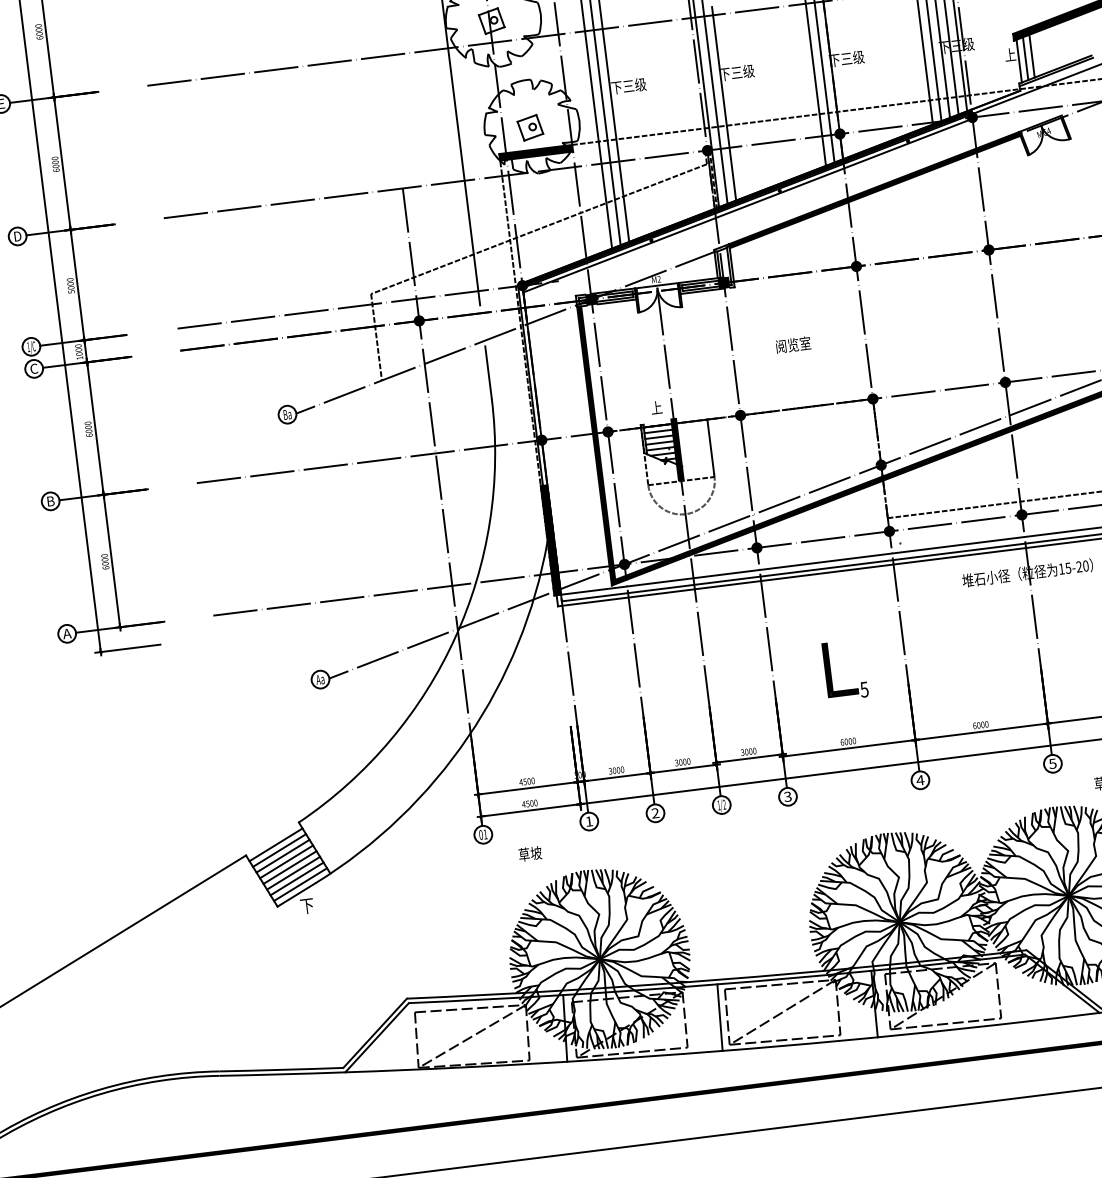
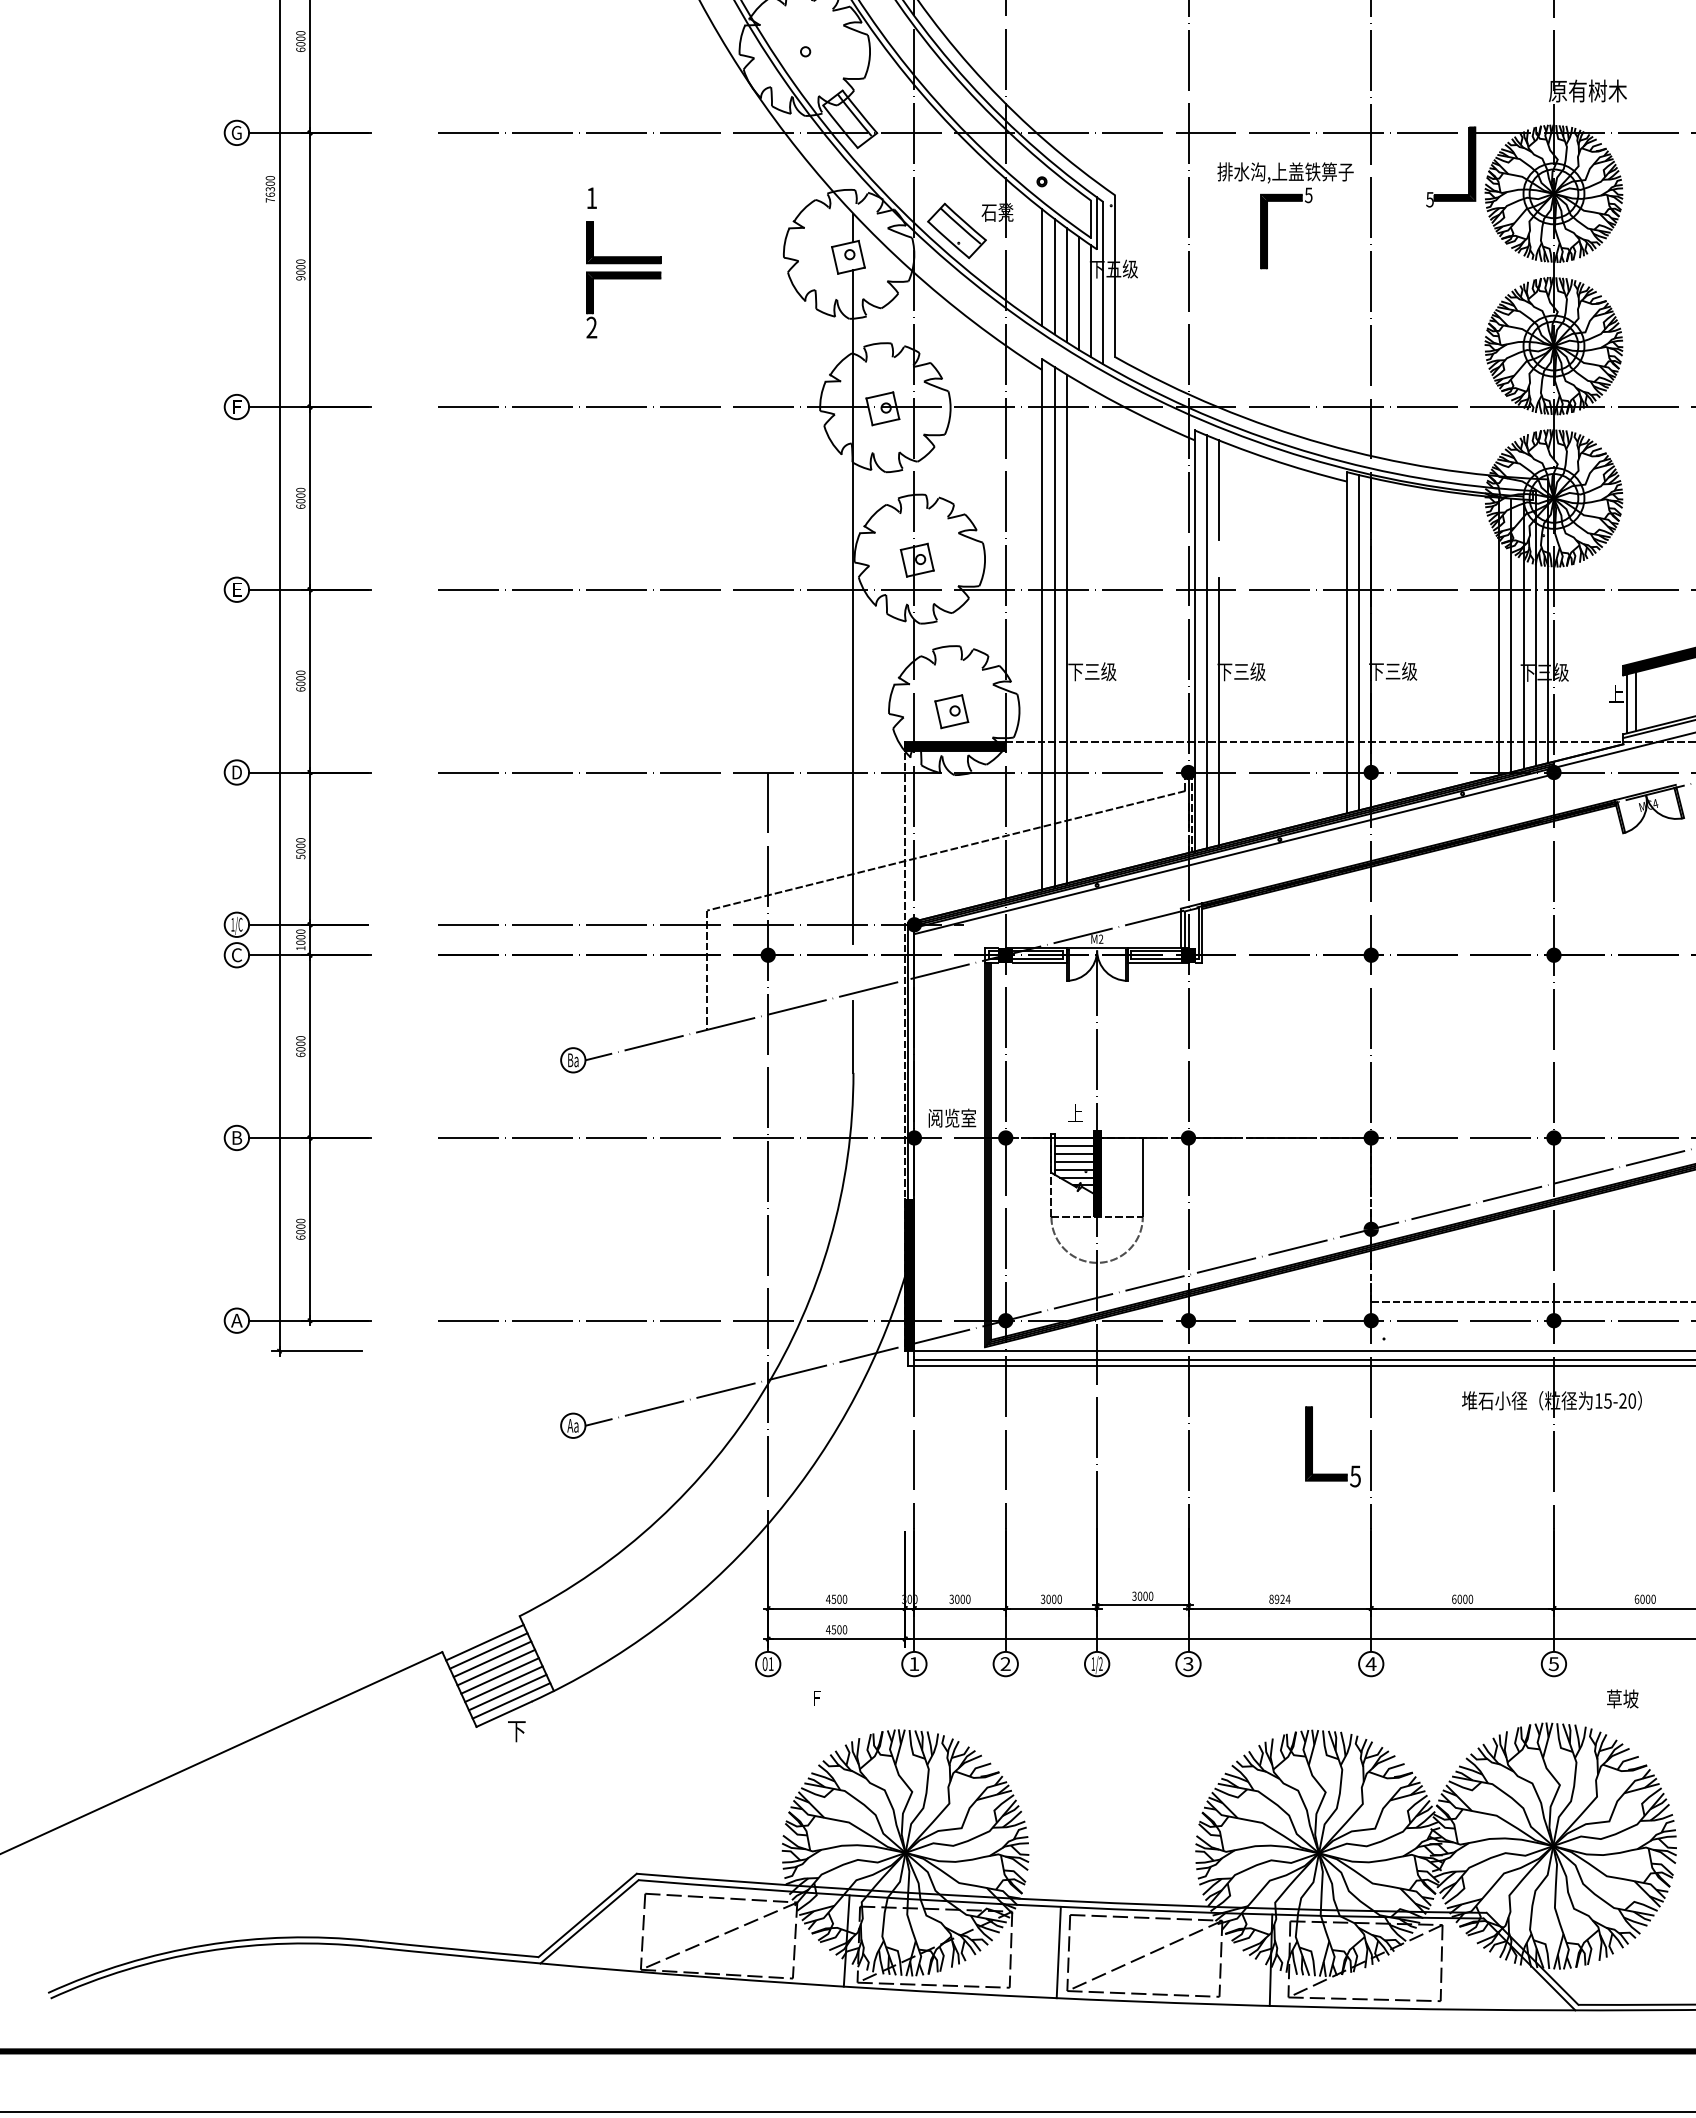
line: (1032, 55) -> (1645, 698), removed
text: (793, 344) -> (952, 1117), moved
part: (830, 671) -> (1312, 1446), moved
text: (848, 741) -> (1279, 1598), 6000 -> 8924
text: (530, 853) -> (828, 1697), 草坡 -> F

